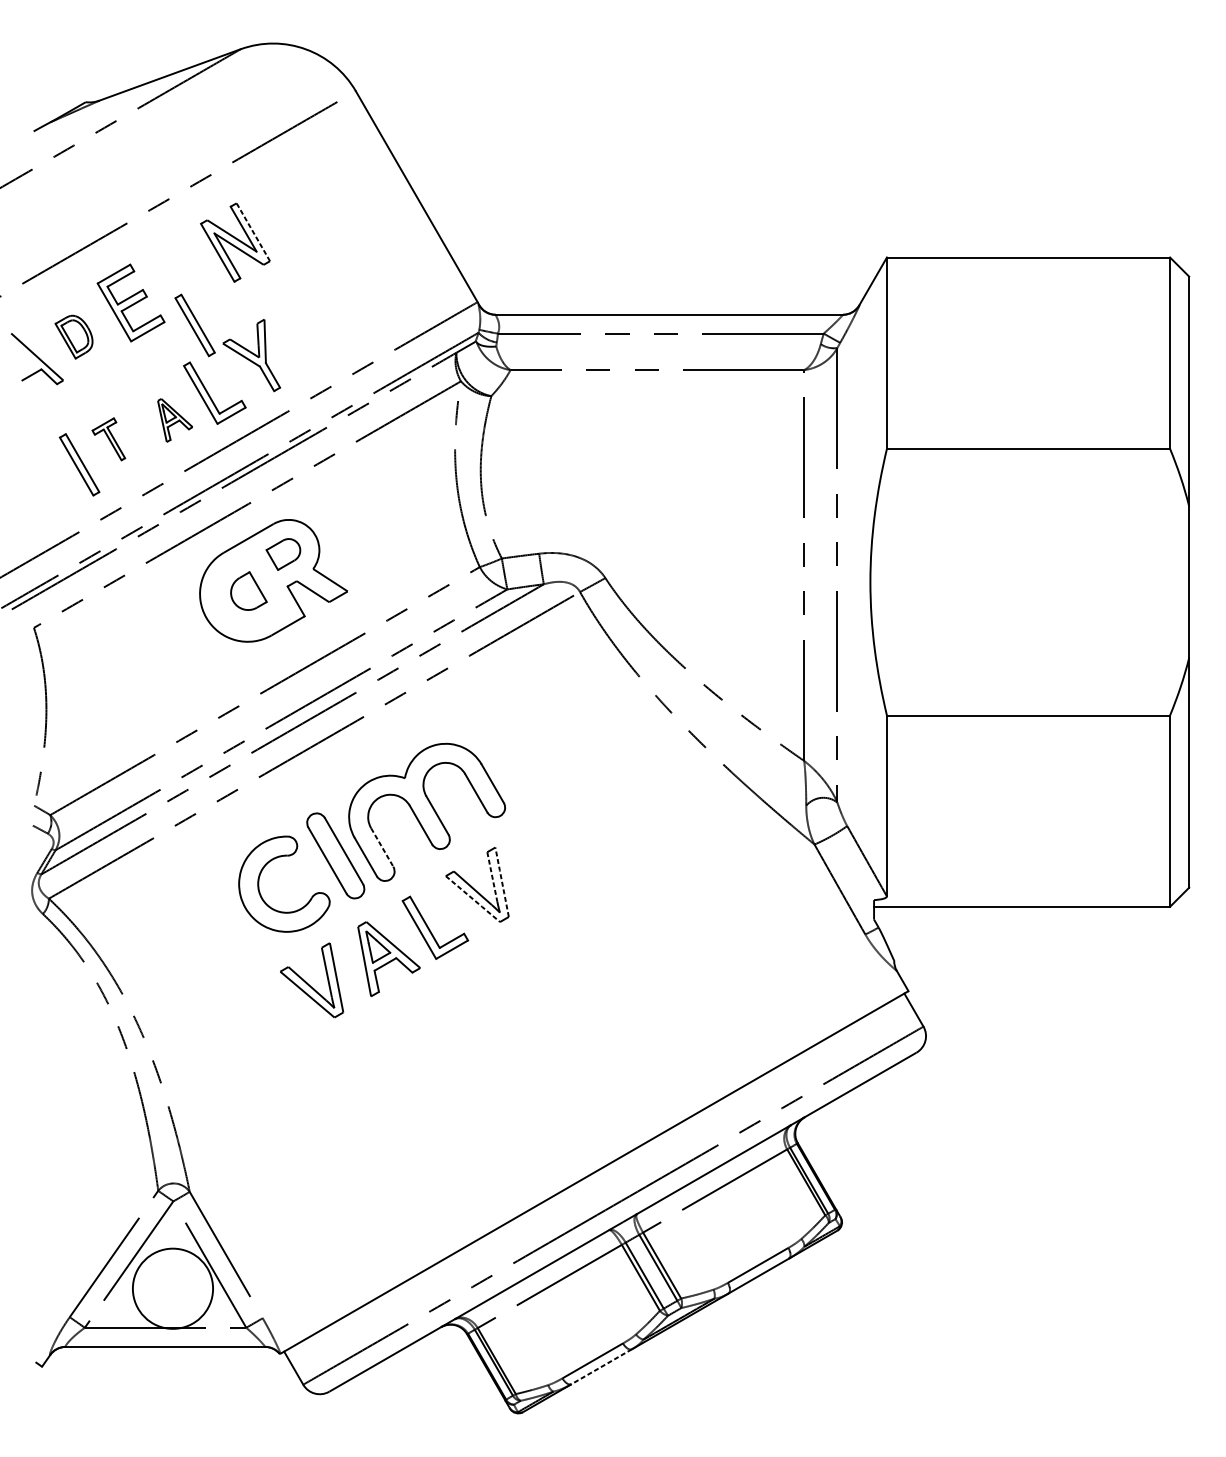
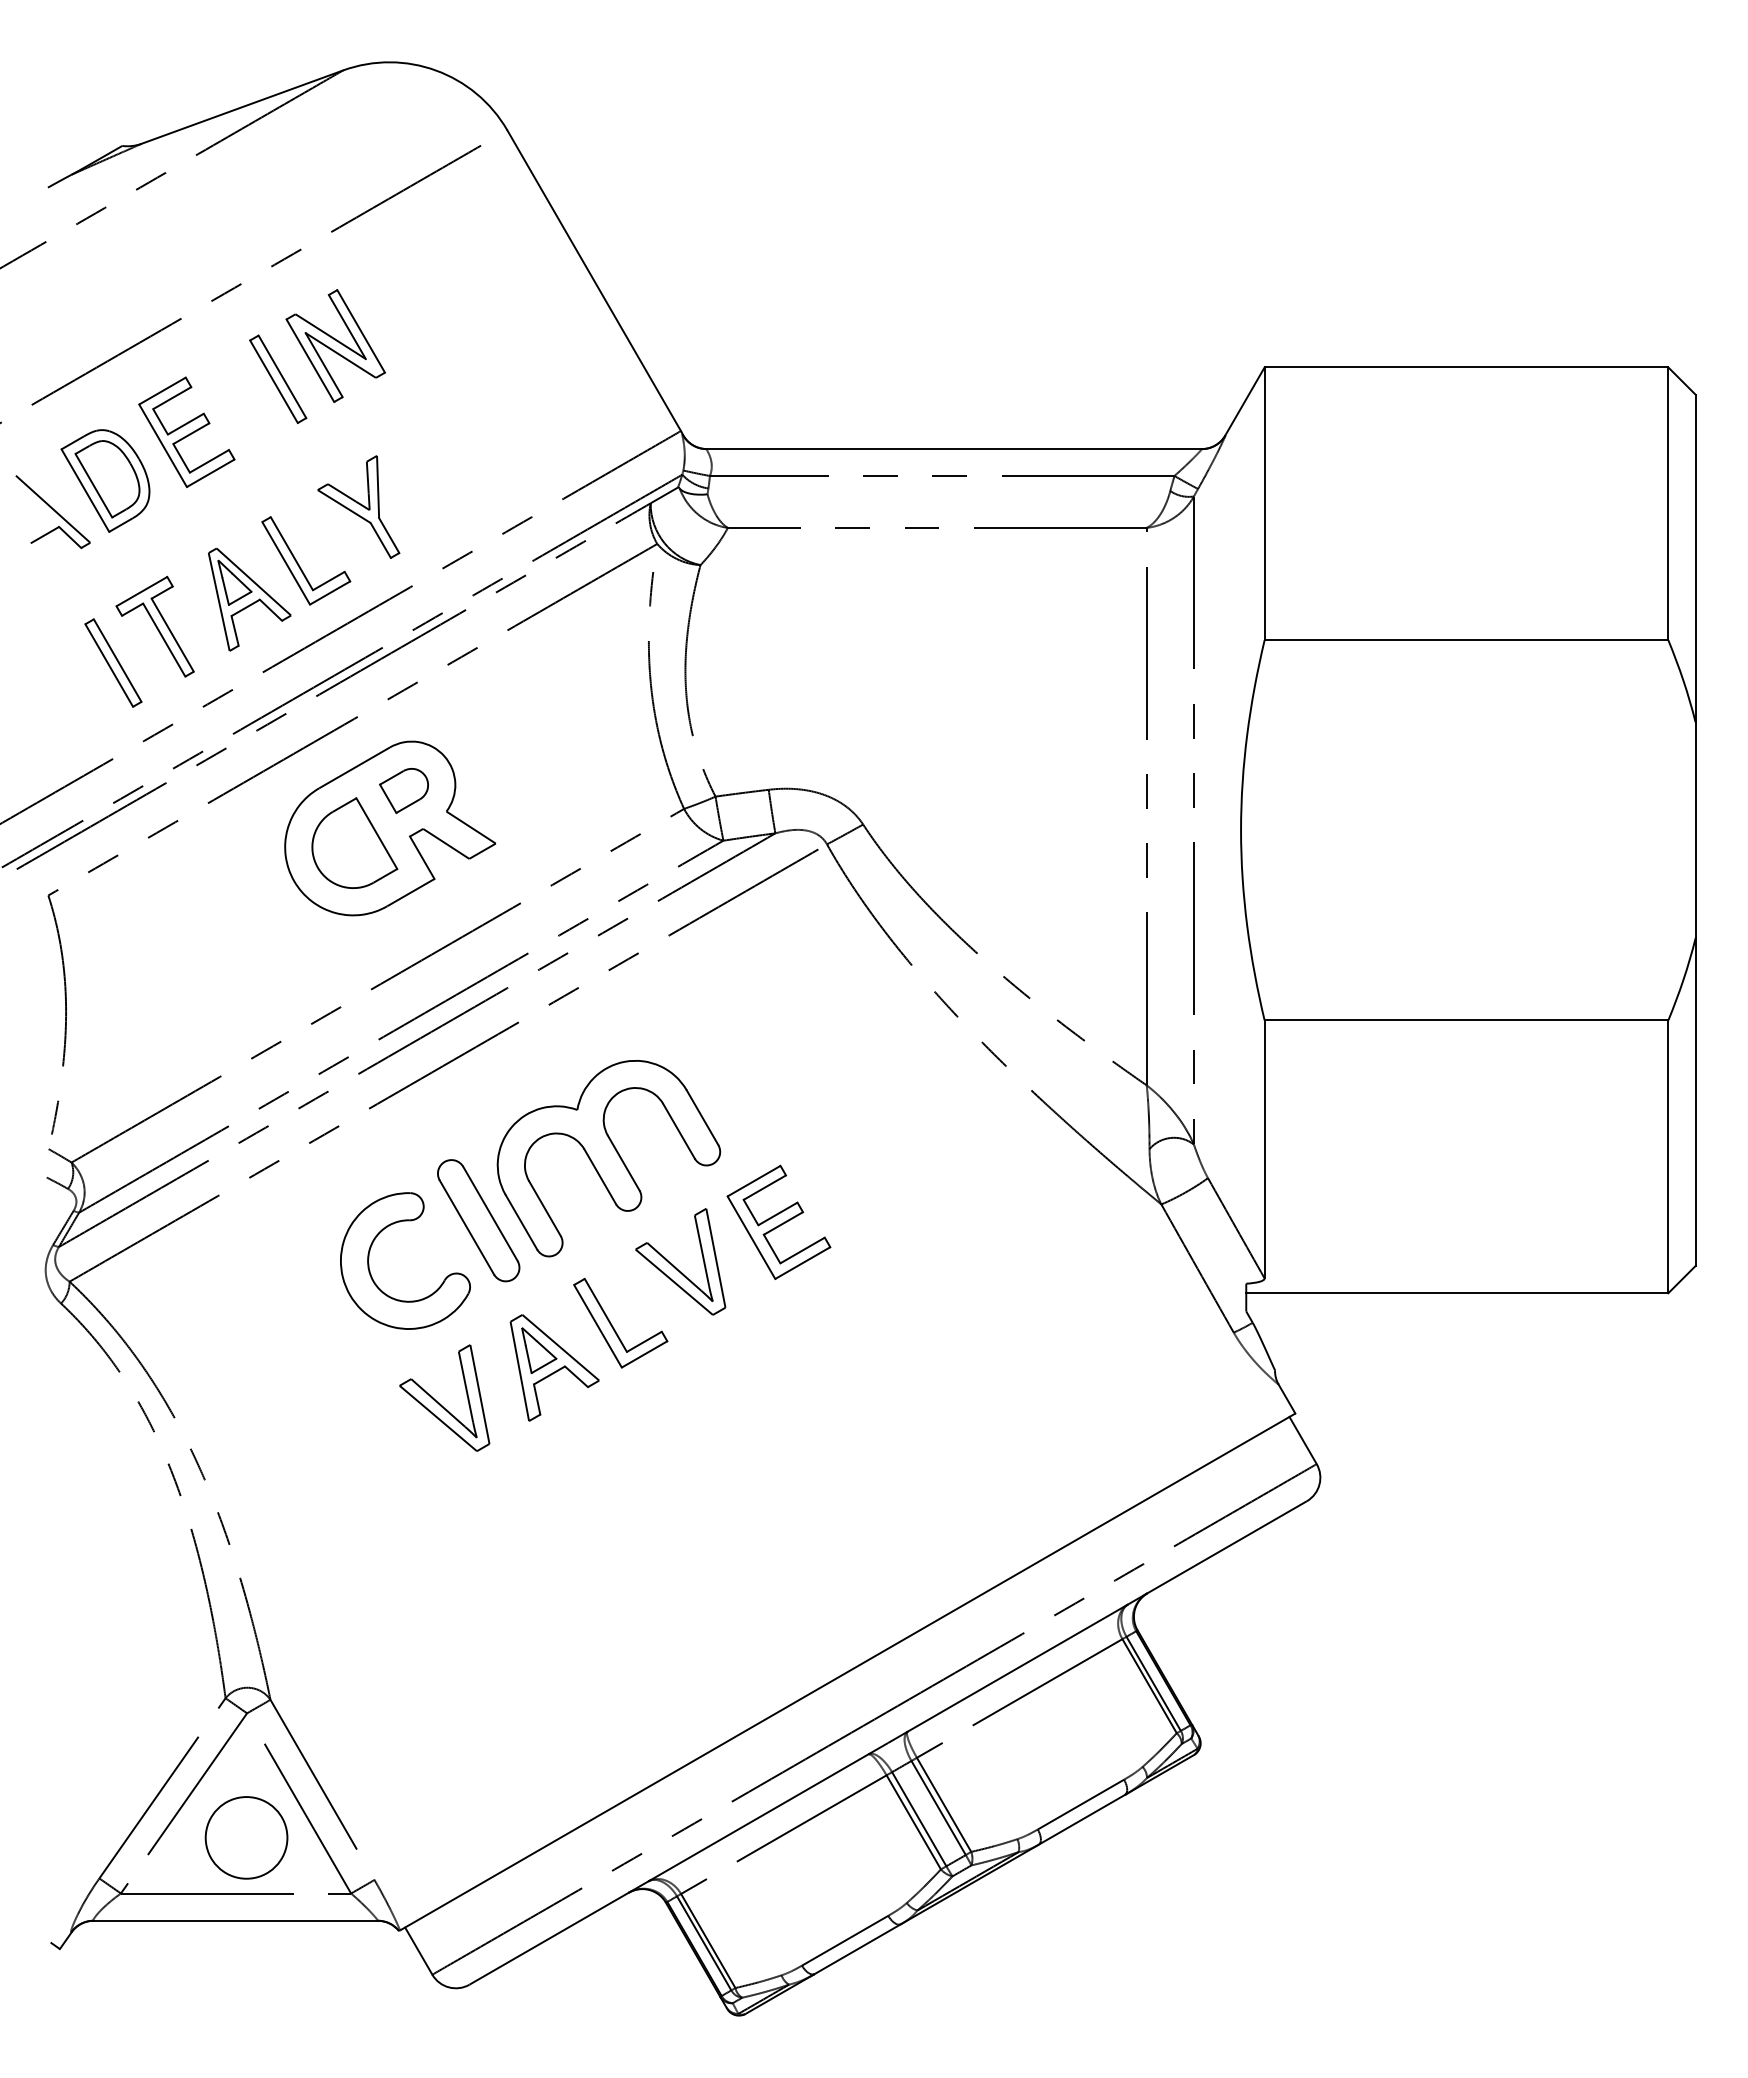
line: (253, 232) -> (361, 331), dashed -> solid
part: (195, 325) -> (278, 379), moved
part: (74, 336) -> (105, 480), size x1.67
part: (175, 420) -> (249, 599), size x1.67
part: (108, 439) -> (154, 626), size x1.67
part: (248, 590) -> (354, 842), size x1.67
line: (382, 847) -> (545, 1208), dashed -> solid
part: (546, 856) -> (778, 1221), added
line: (492, 876) -> (701, 1250), dashed -> solid
line: (501, 882) -> (715, 1258), dashed -> solid
line: (473, 899) -> (674, 1282), dashed -> solid
circle: (172, 1288) -> (246, 1837), size x0.71
line: (601, 1367) -> (857, 1949), dashed -> solid

